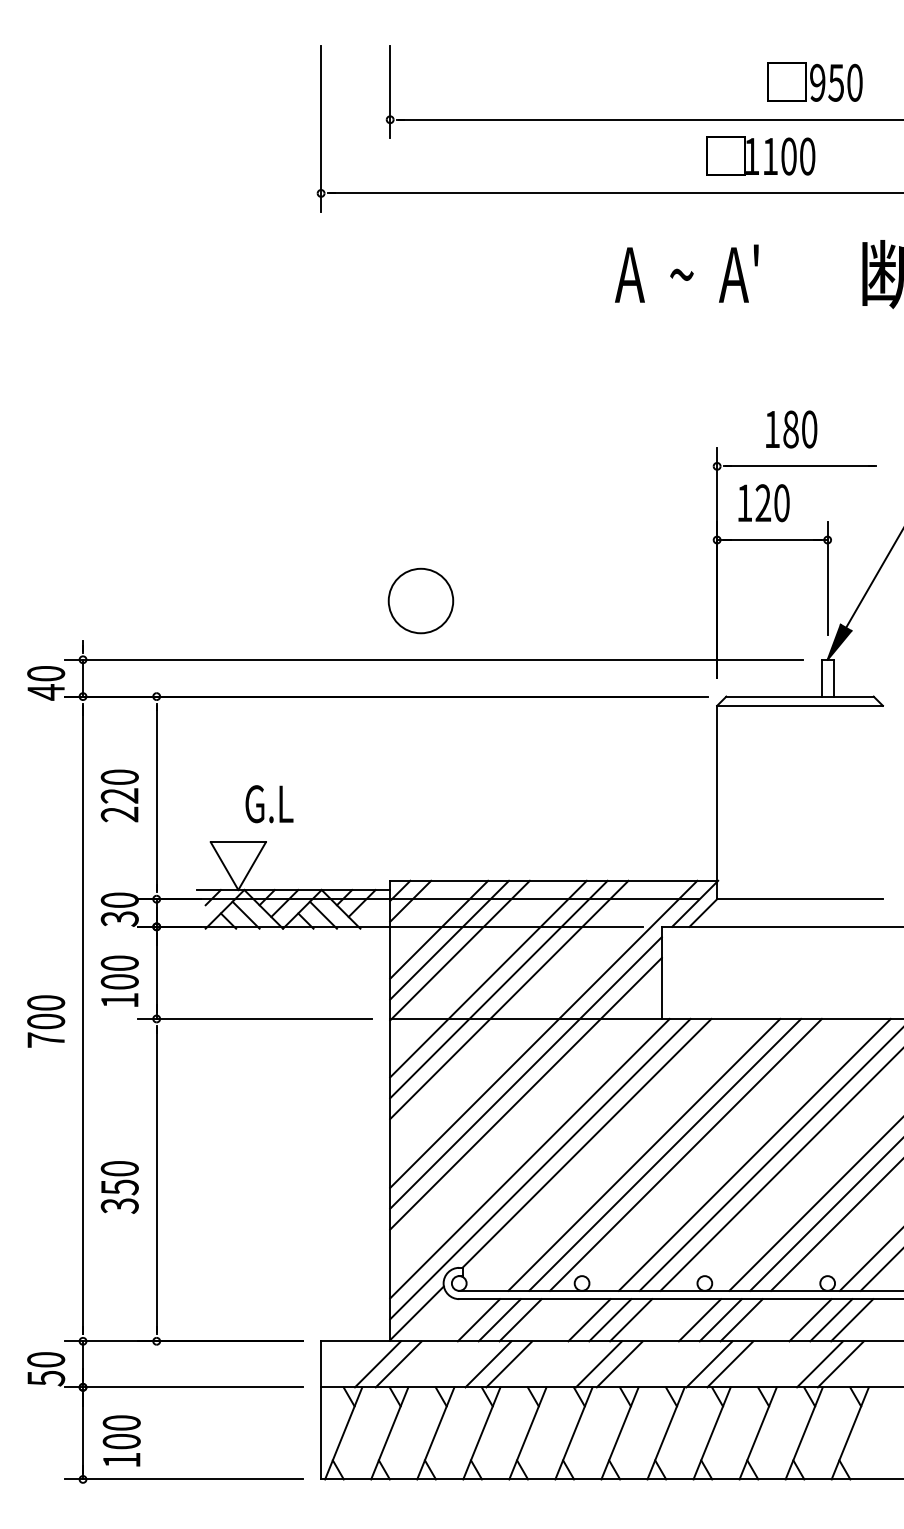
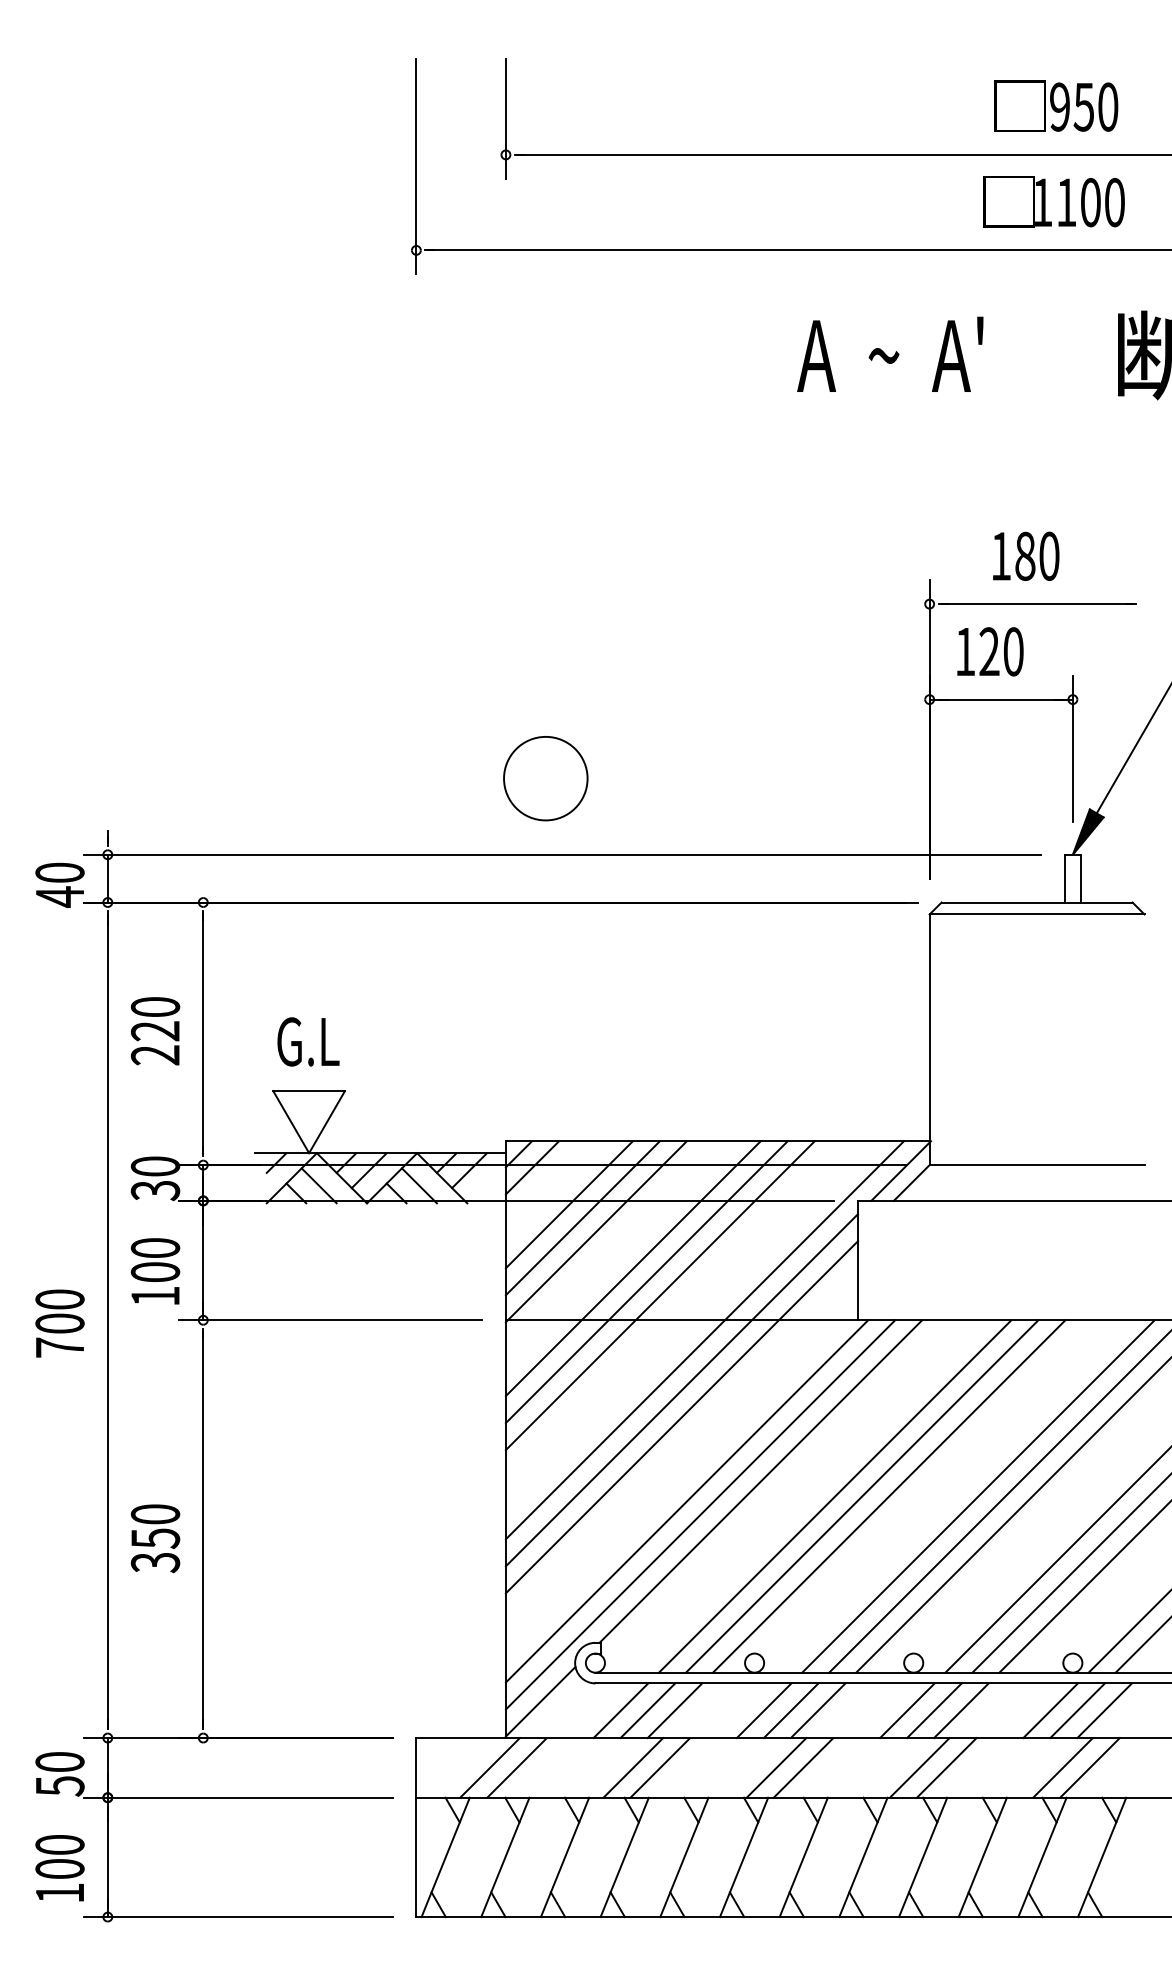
text: (760, 155) -> (1053, 201), moved
text: (269, 803) -> (308, 1041), moved
text: (121, 1441) -> (59, 1868), moved

